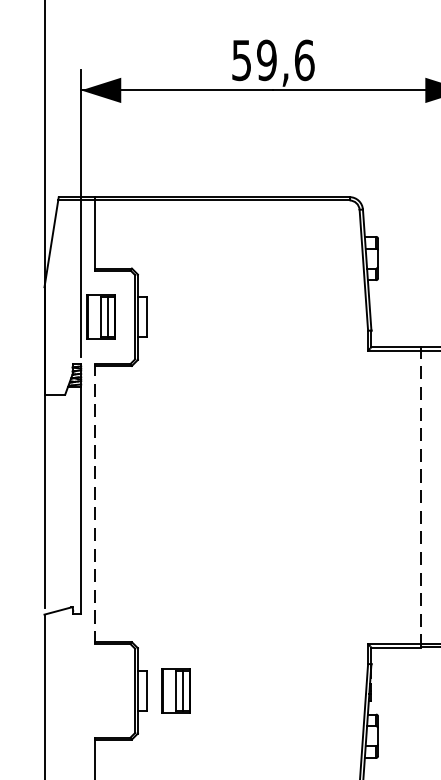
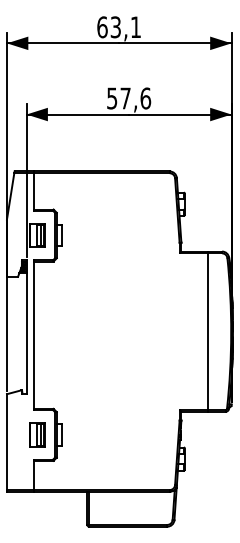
text: (266, 60) -> (125, 98), 59,6 -> 57,6
line: (422, 497) -> (208, 331), dashed -> solid
line: (94, 504) -> (33, 335), dashed -> solid
part: (176, 690) -> (37, 434), moved

